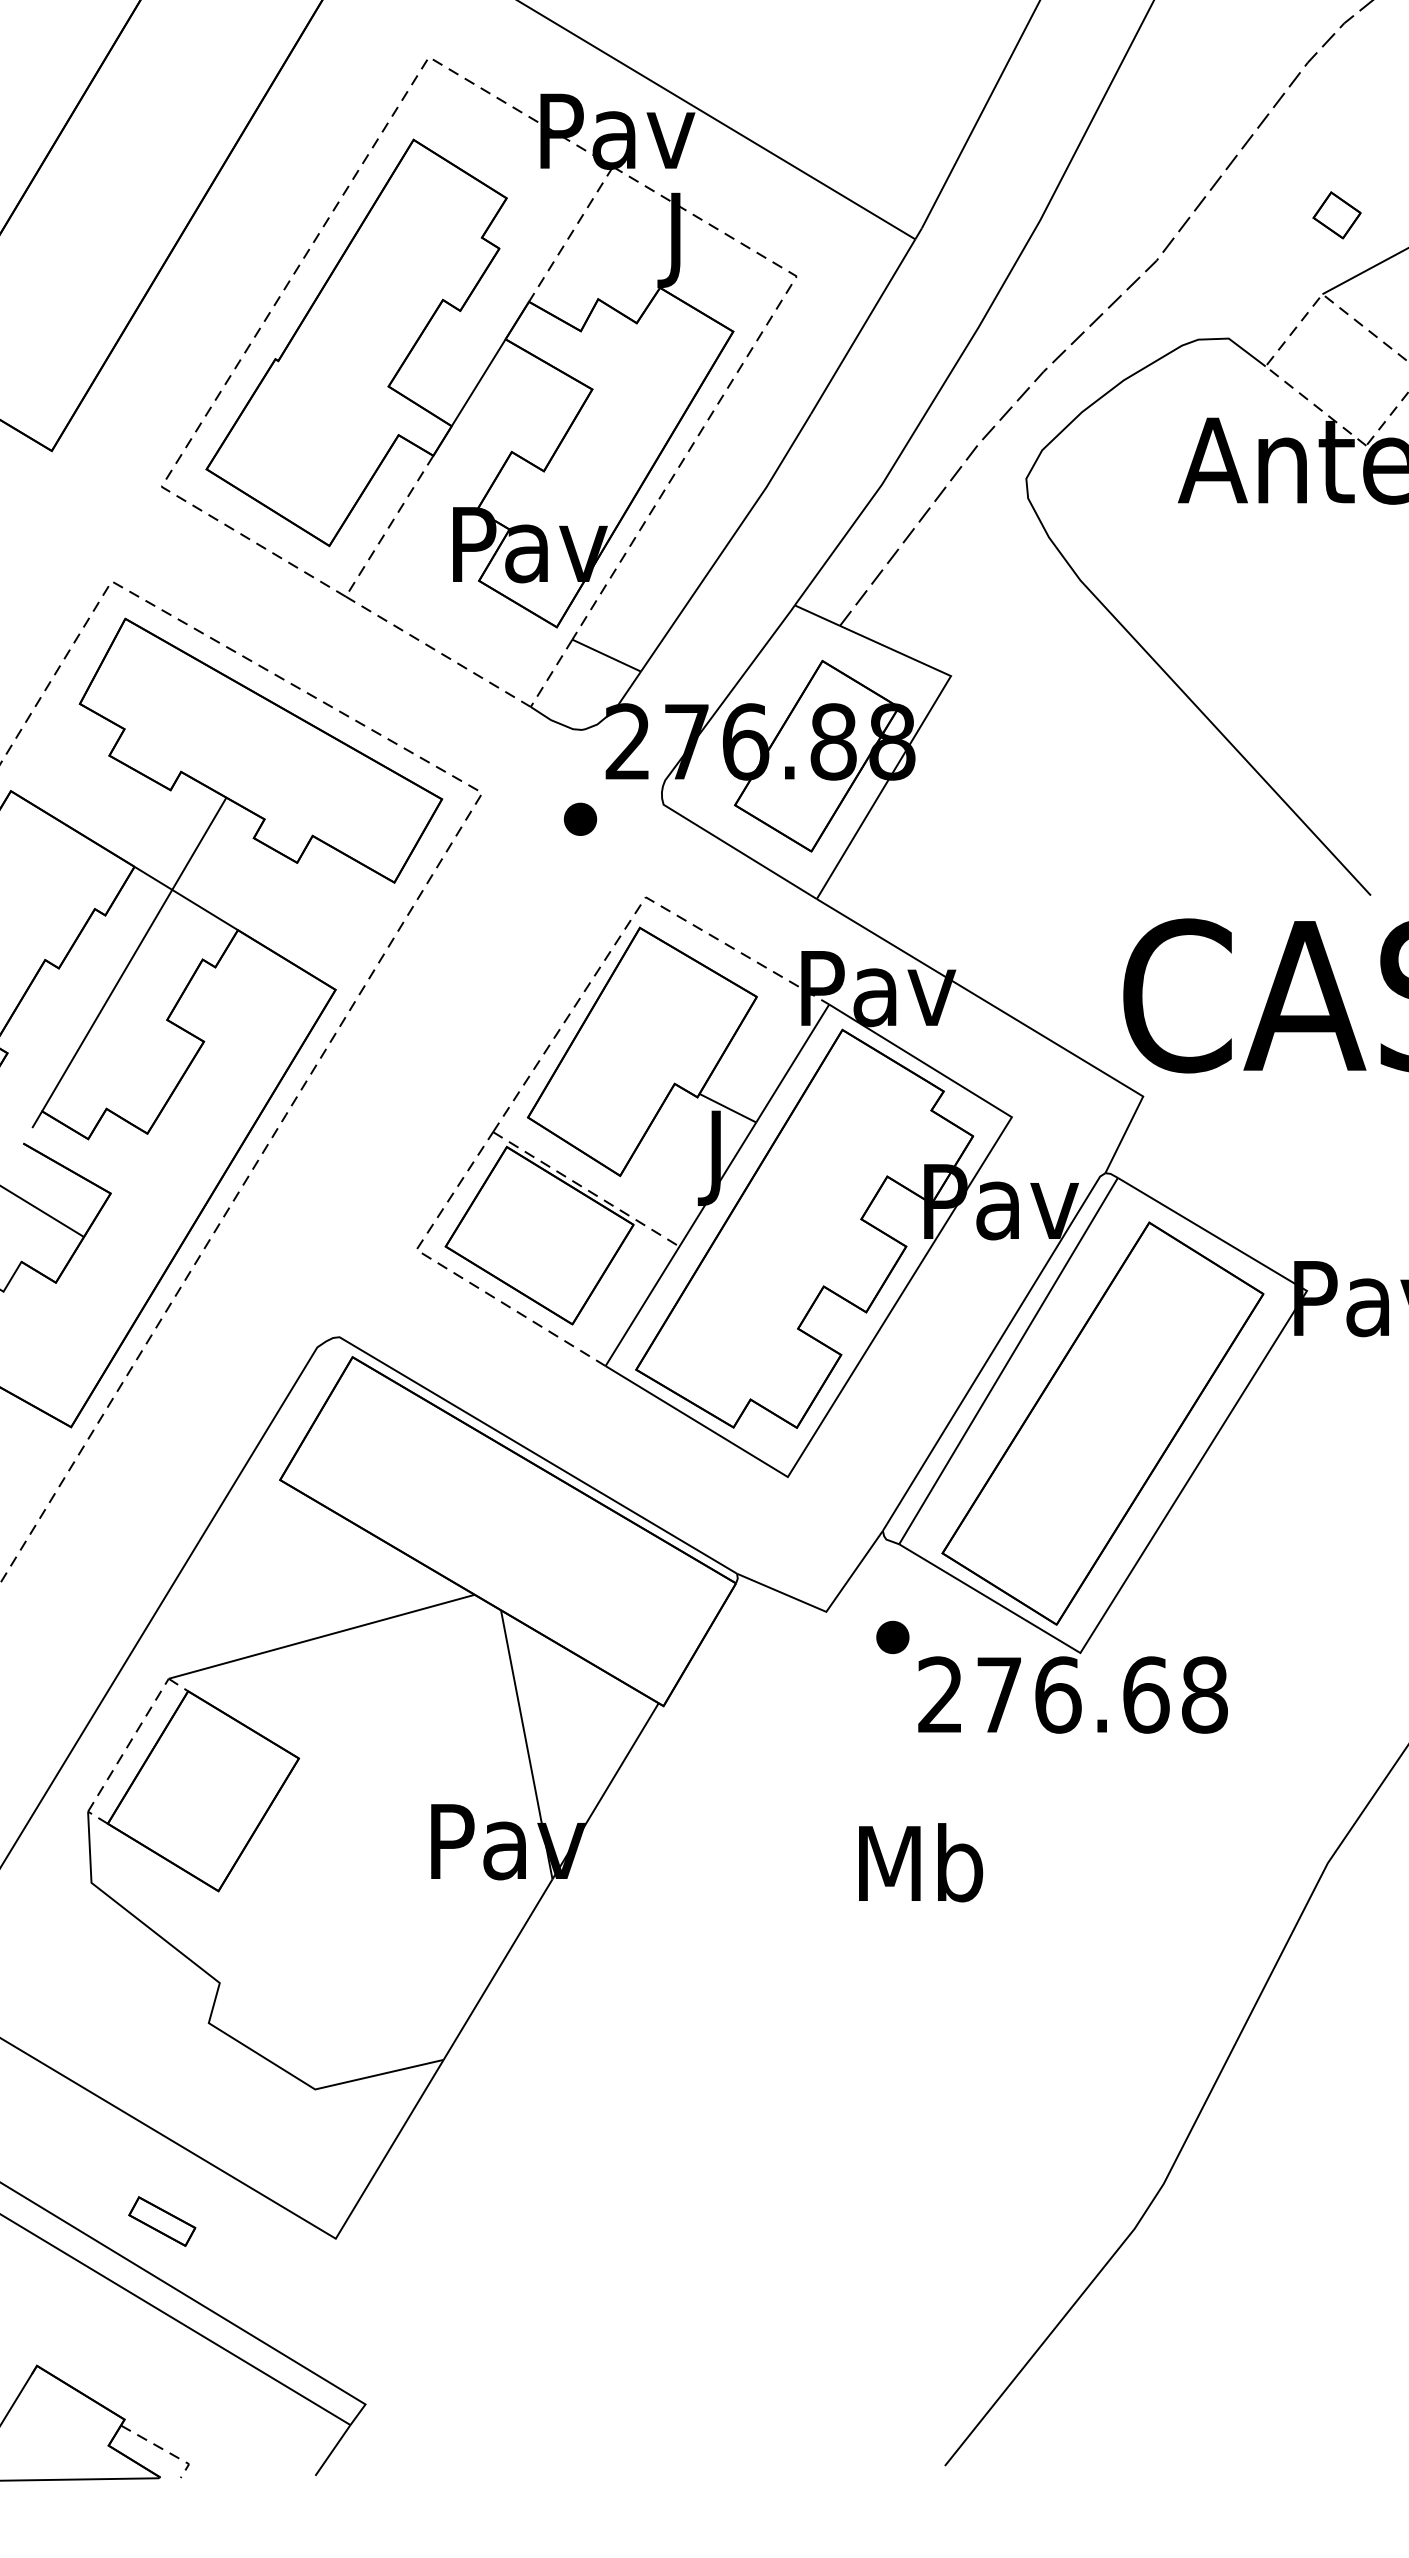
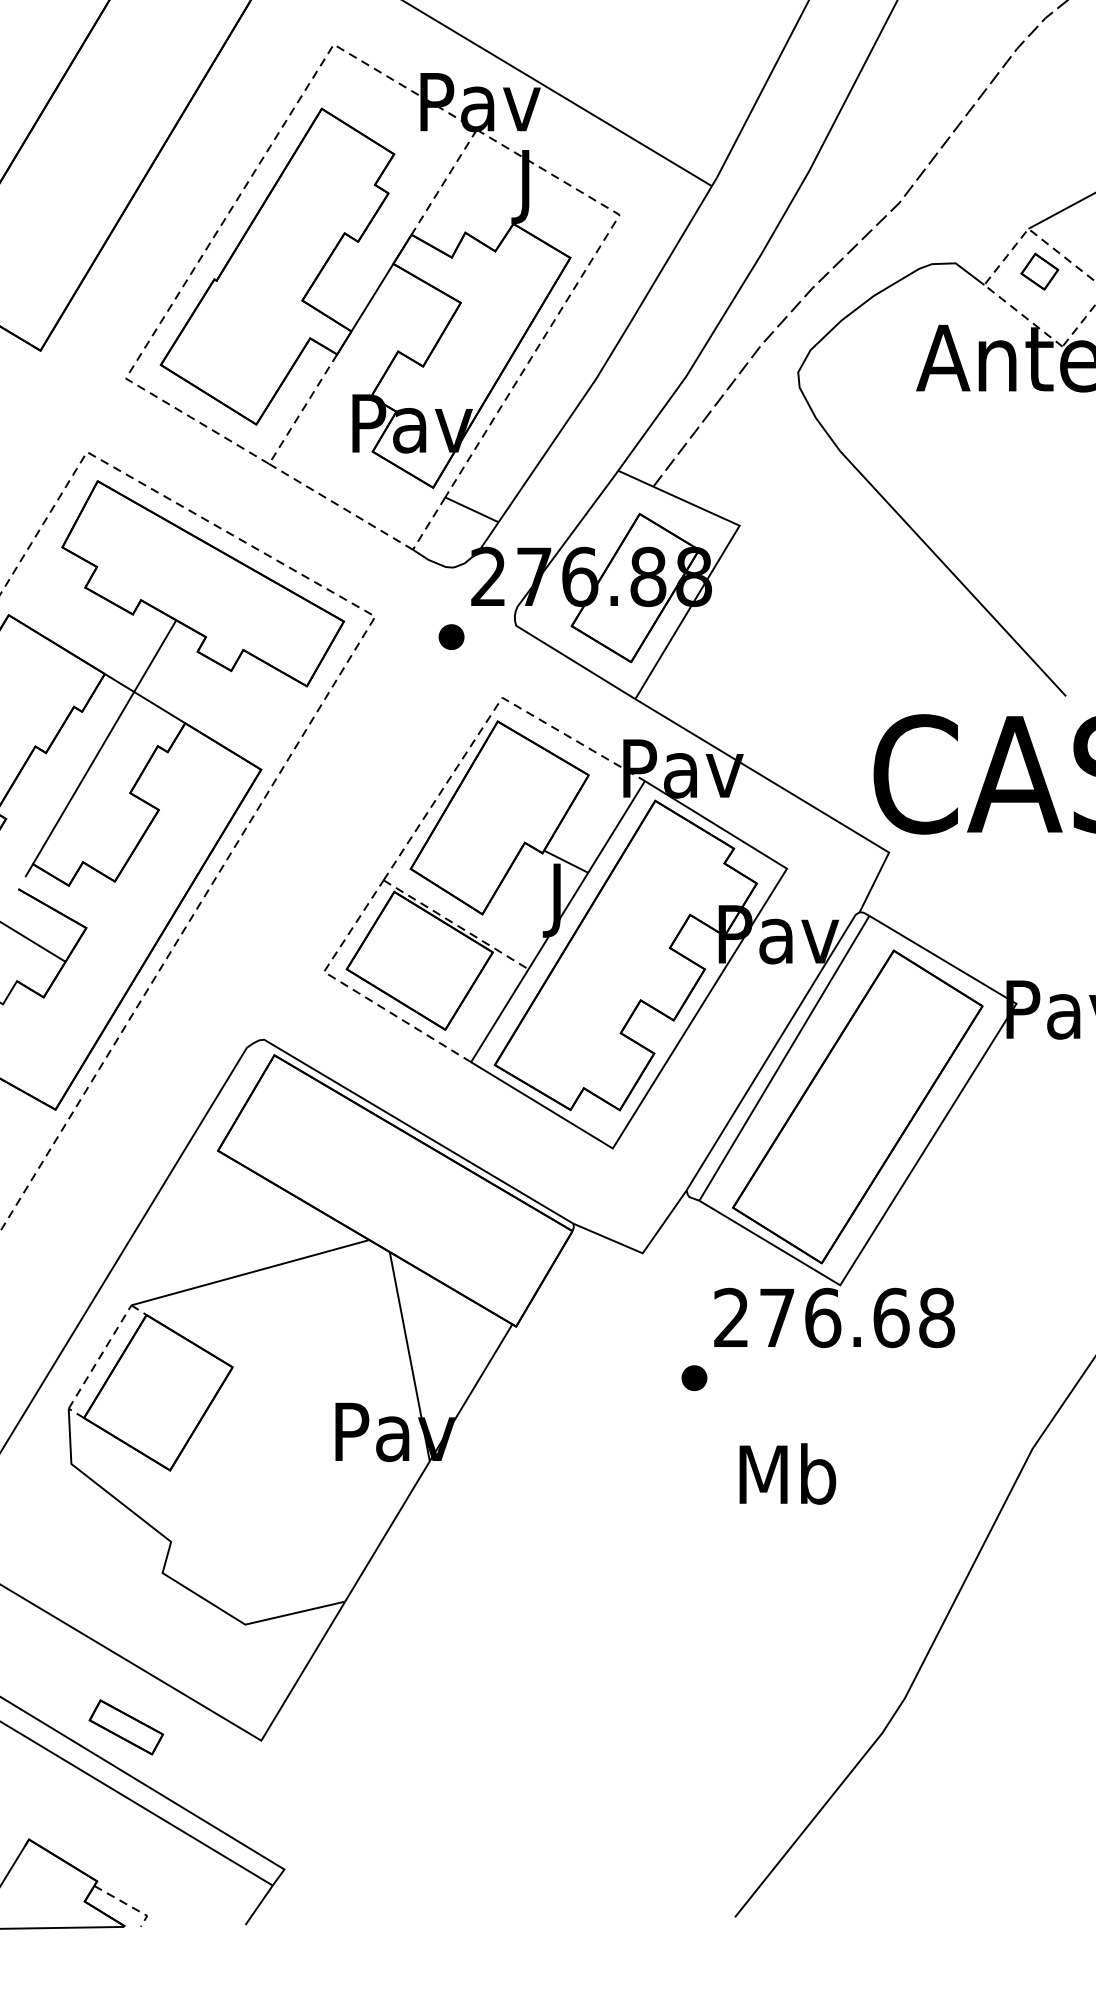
part: (1336, 215) -> (1039, 271), moved
part: (892, 1636) -> (694, 1377), moved
text: (921, 1862) -> (788, 1473), moved
part: (162, 2221) -> (126, 1727), size x1.43

